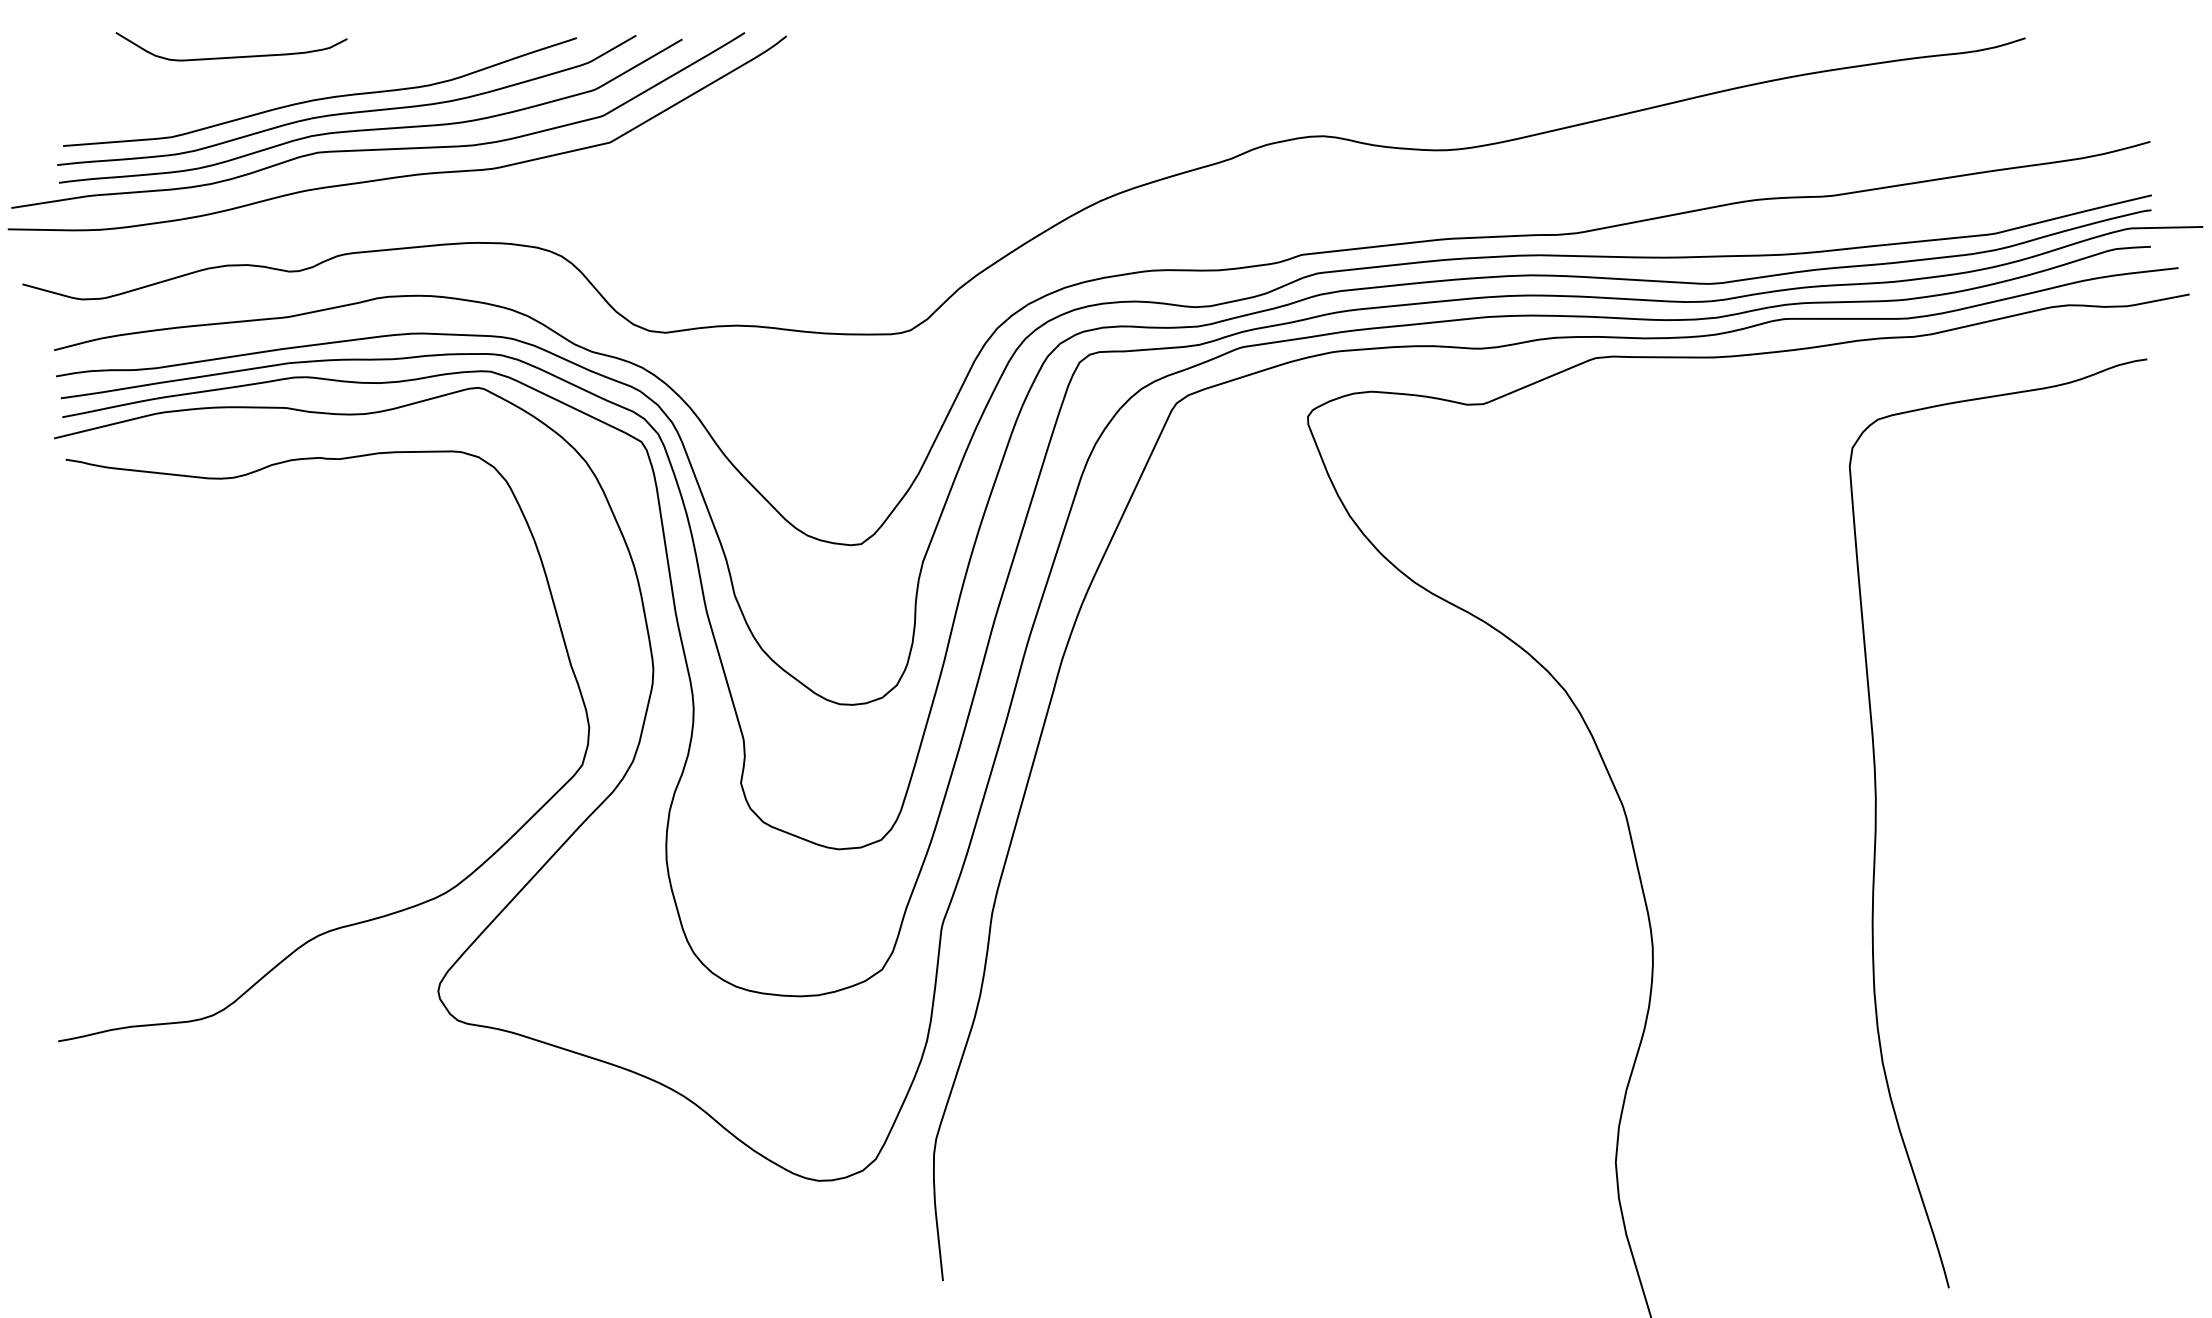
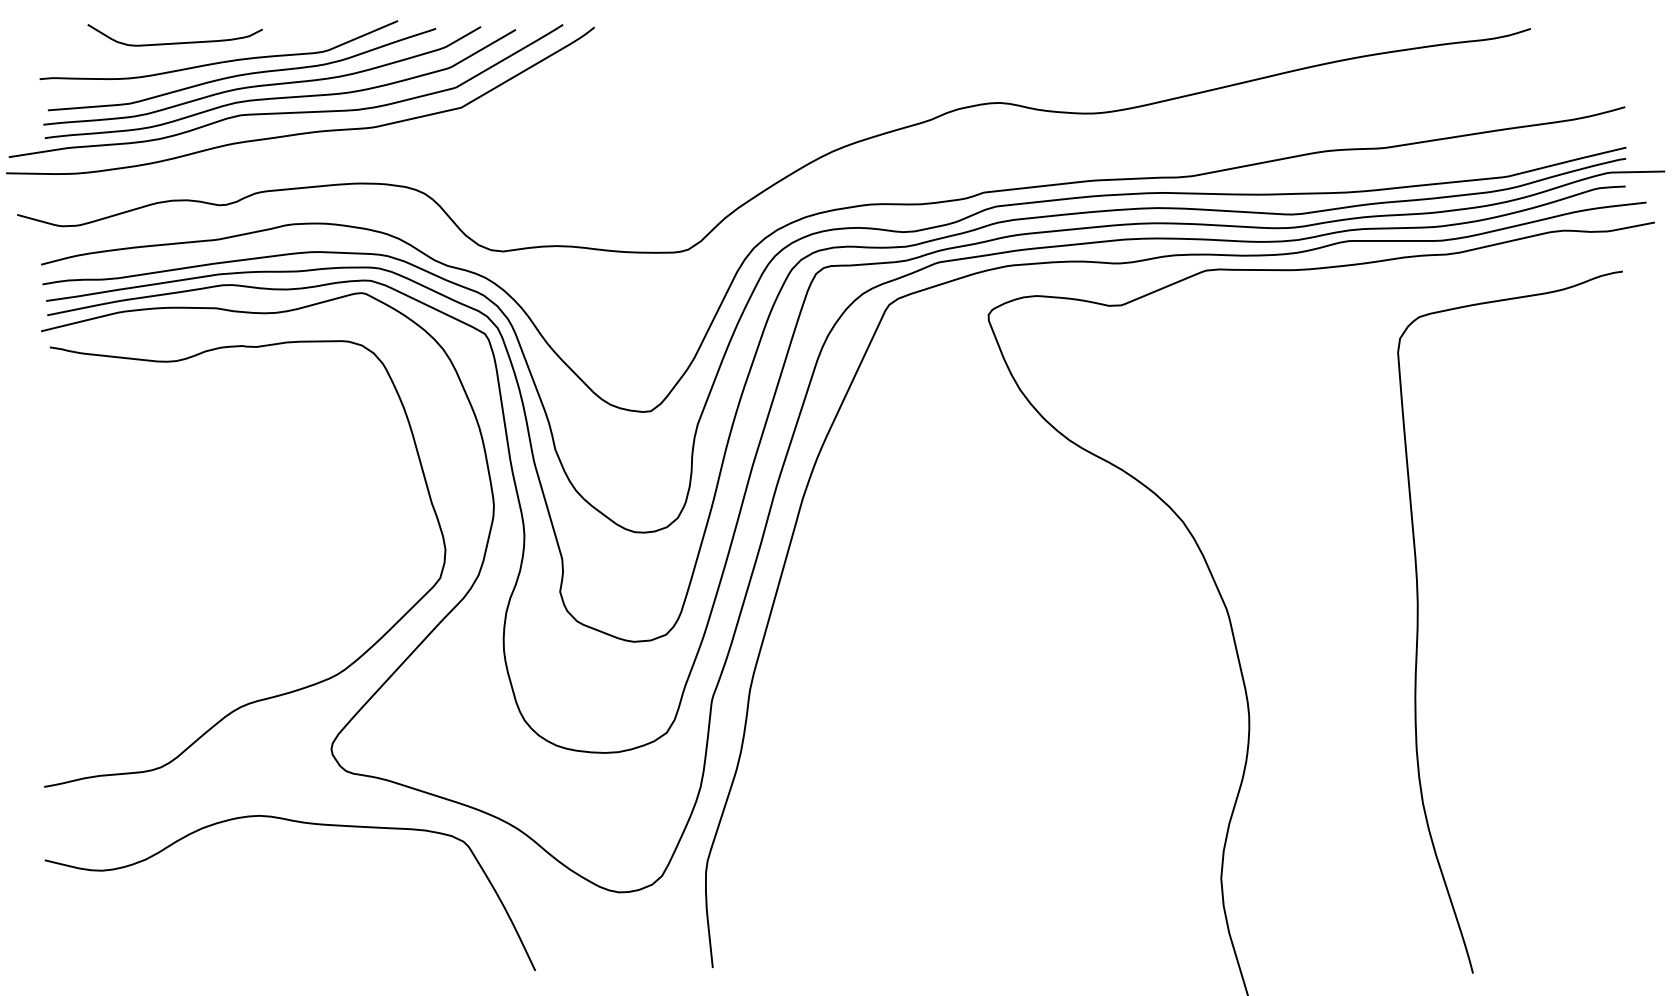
curve: (292, 81) -> (221, 61), added
curve: (399, 1089) -> (302, 823), added

